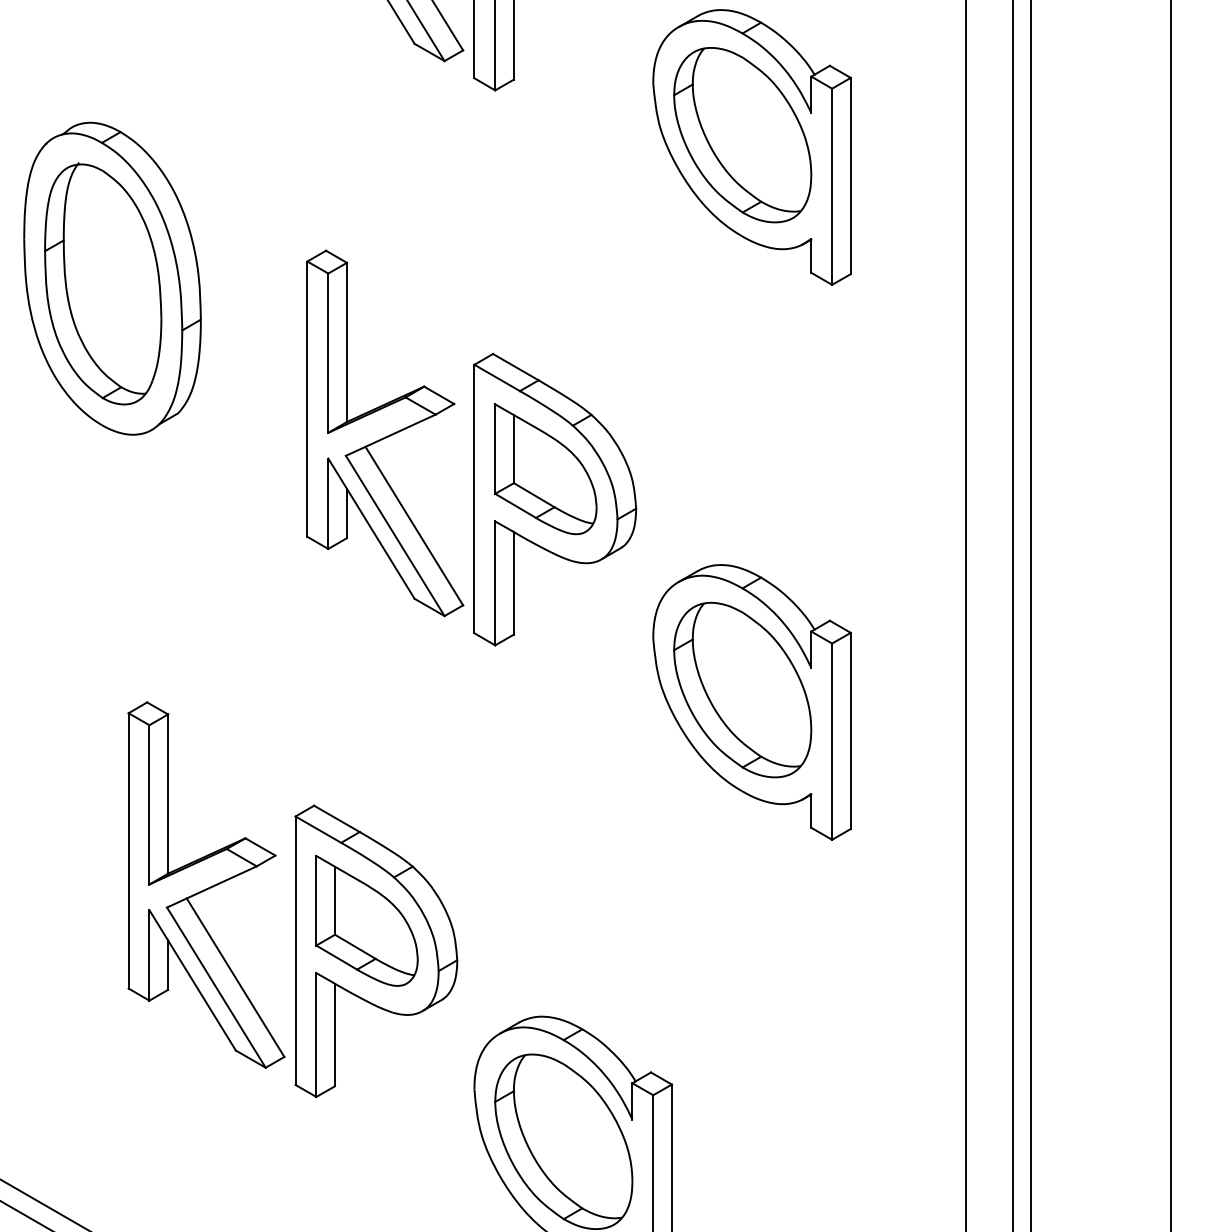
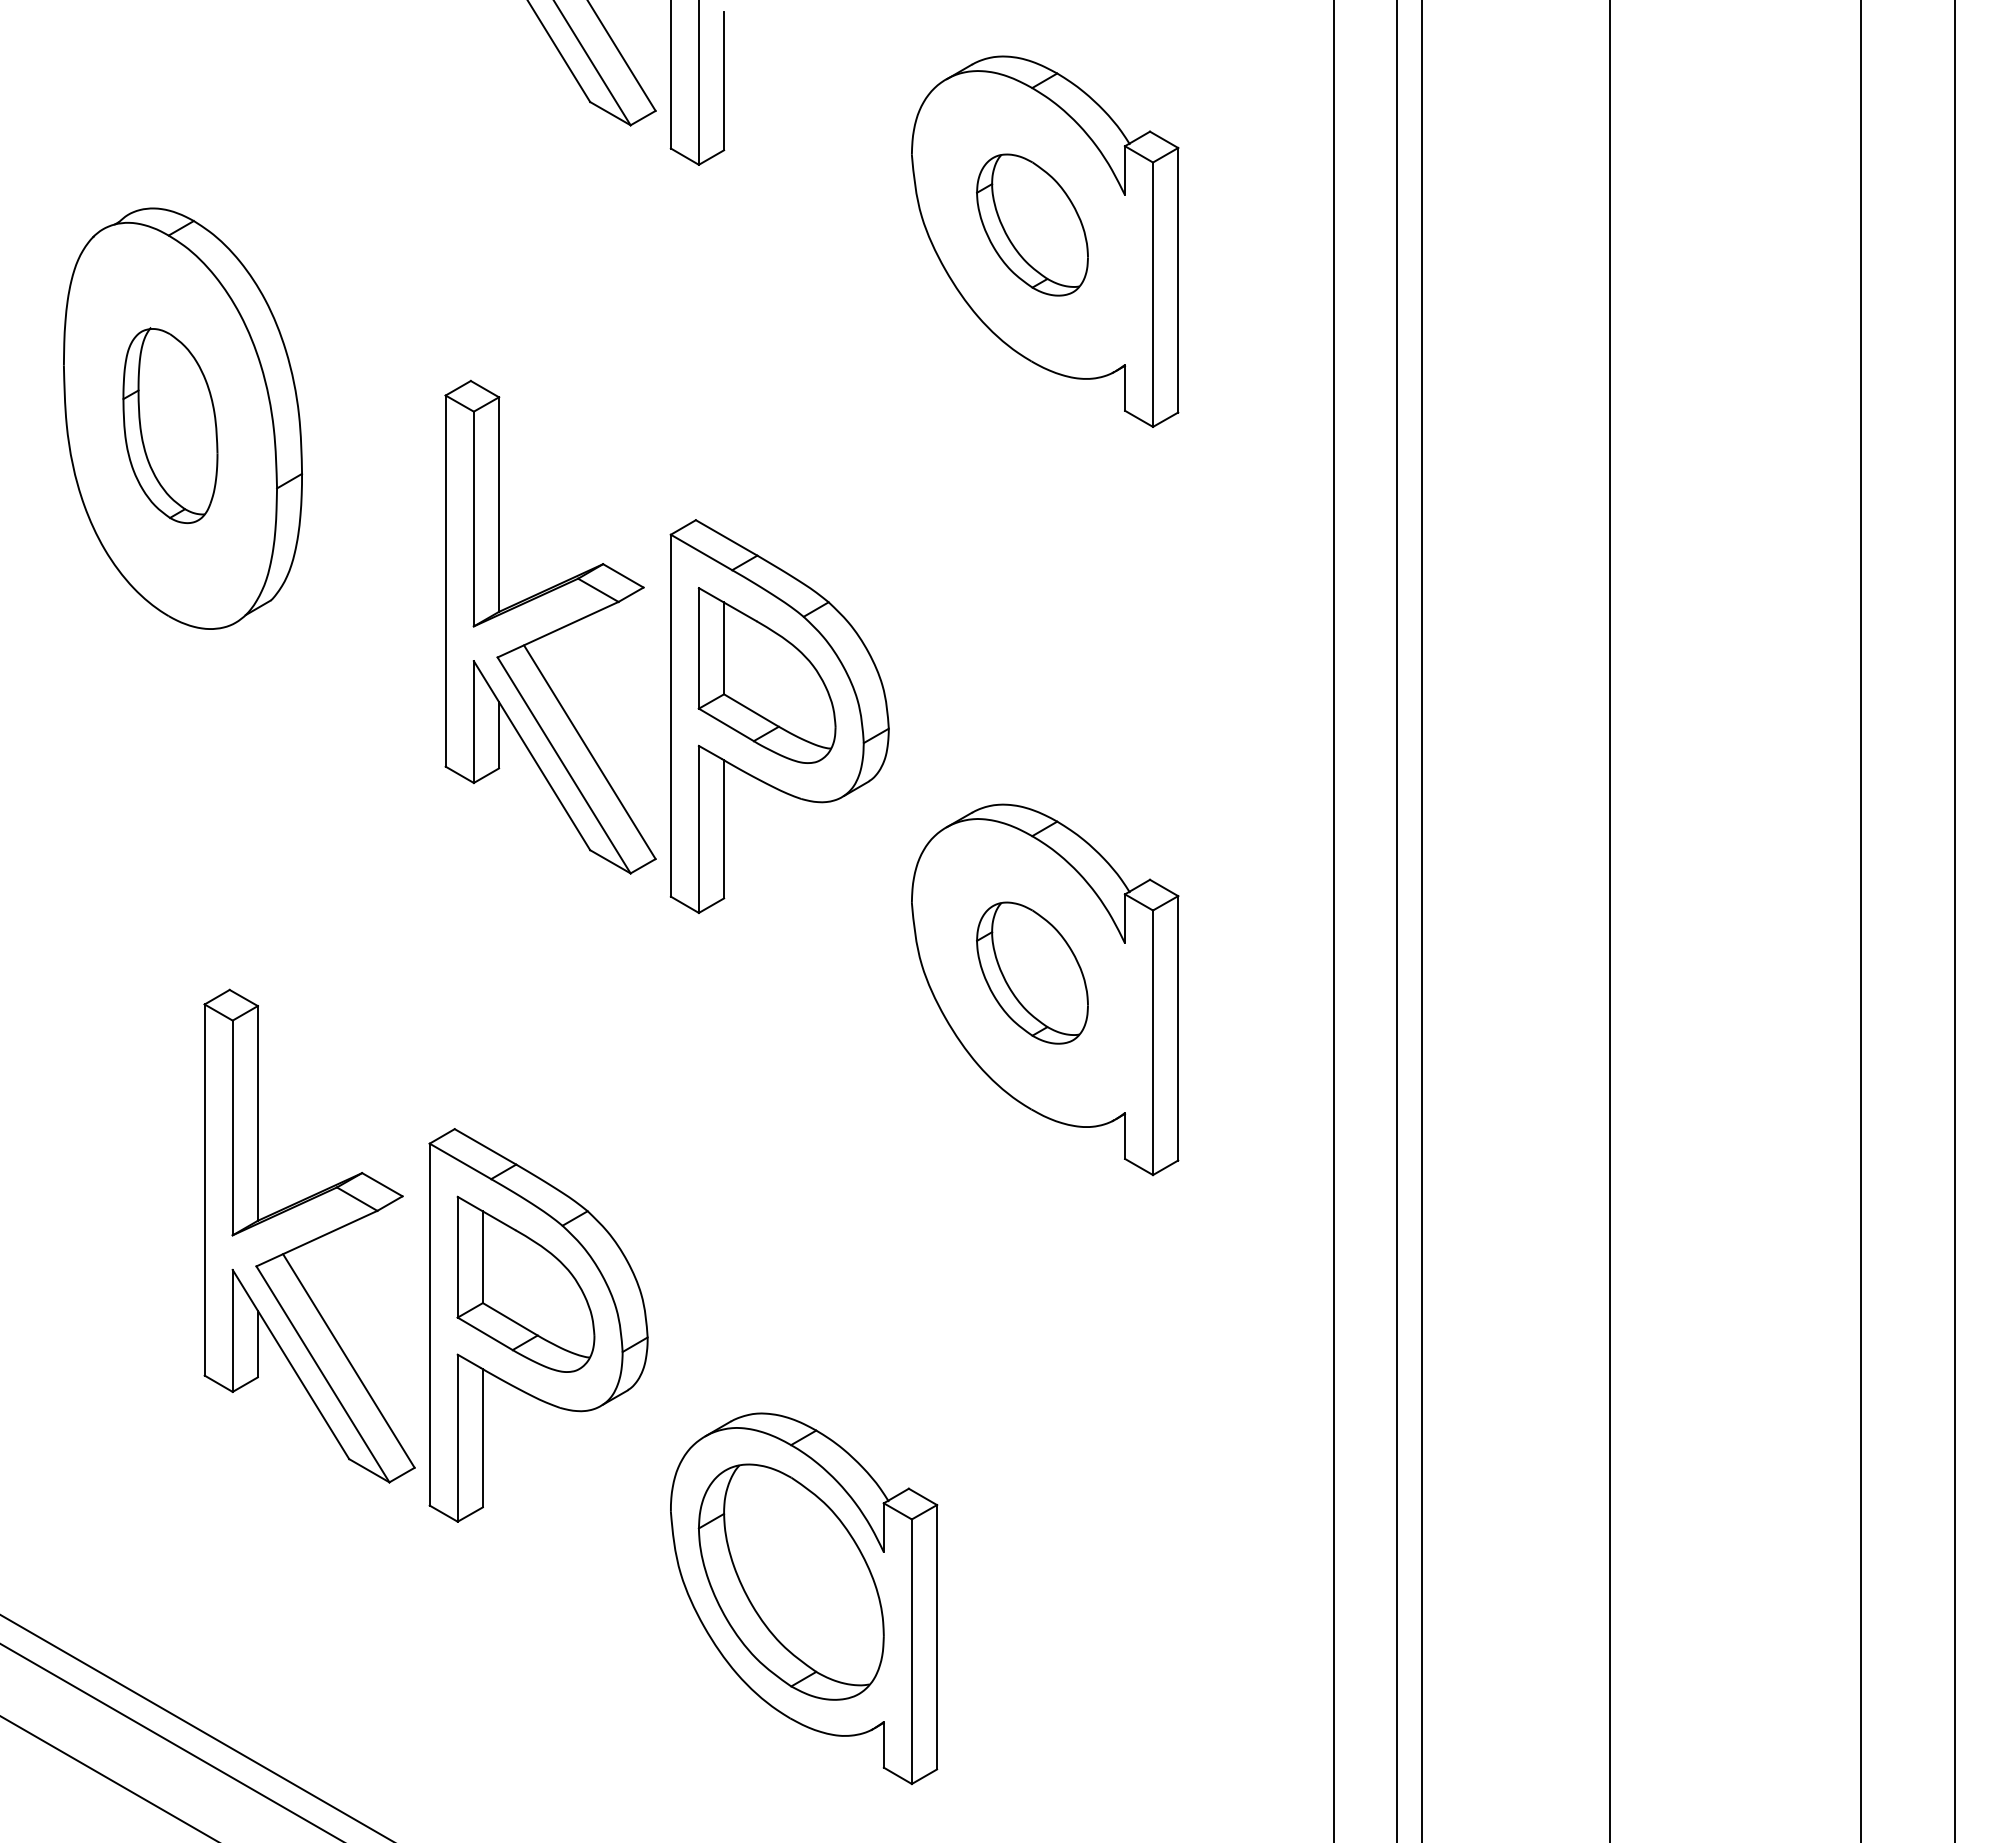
part: (742, 134) -> (1032, 224), size x0.6
part: (103, 283) -> (170, 425), size x0.6
part: (742, 689) -> (1032, 972), size x0.6

